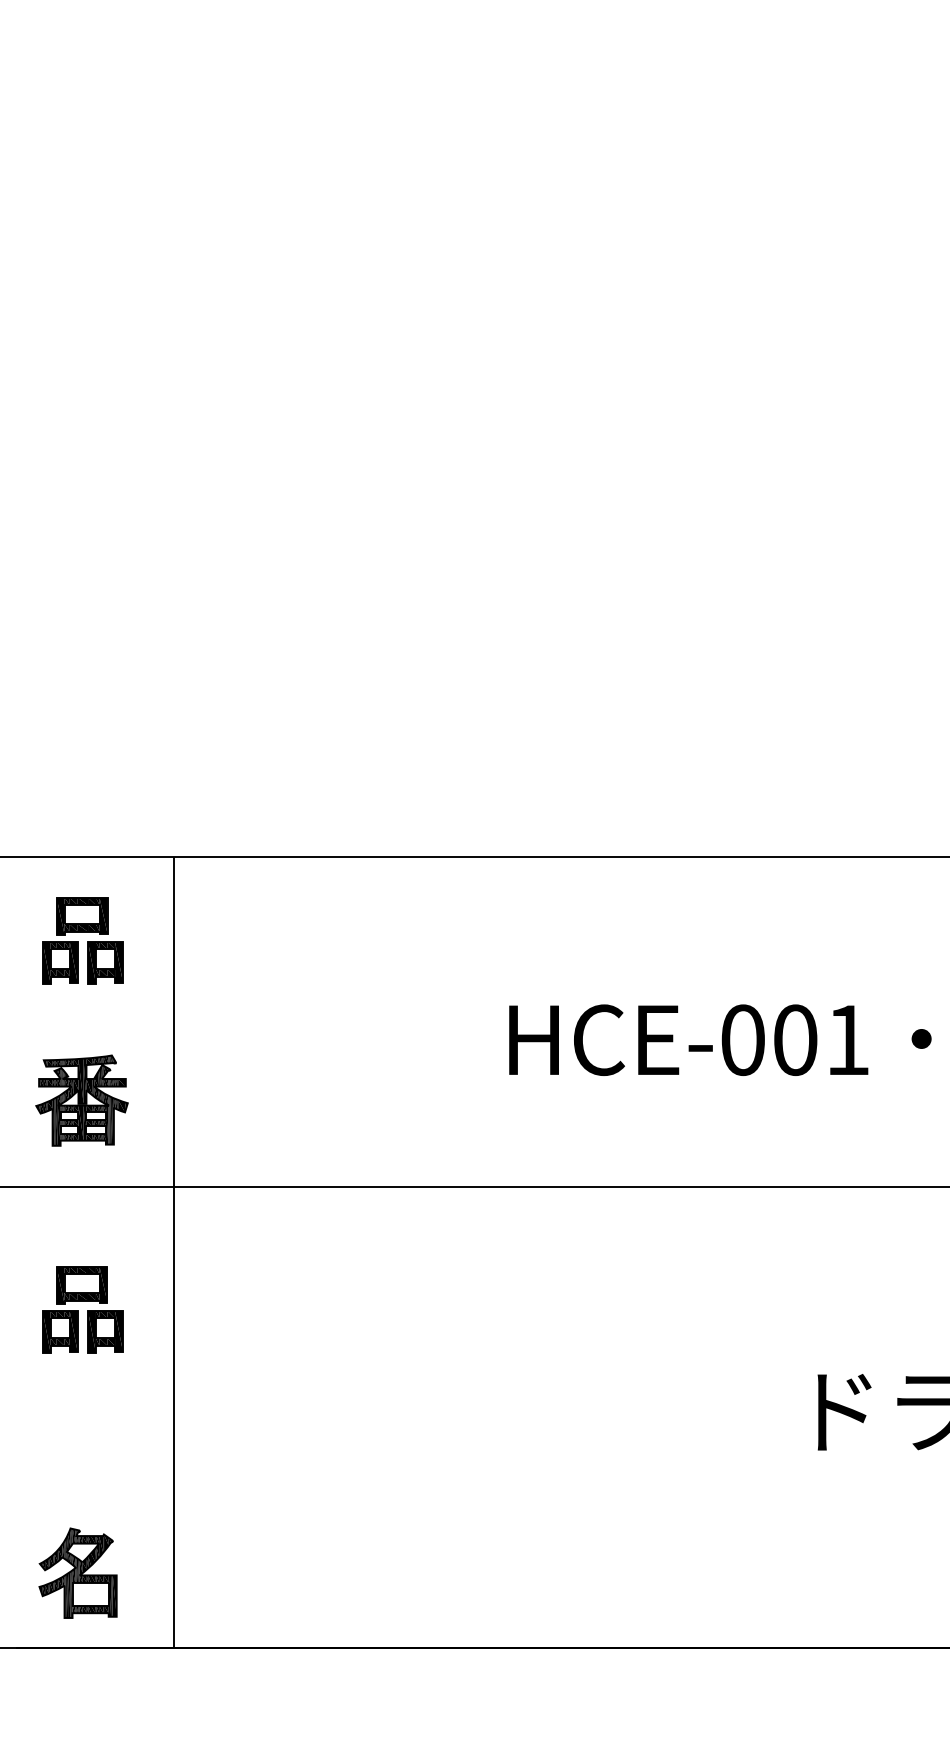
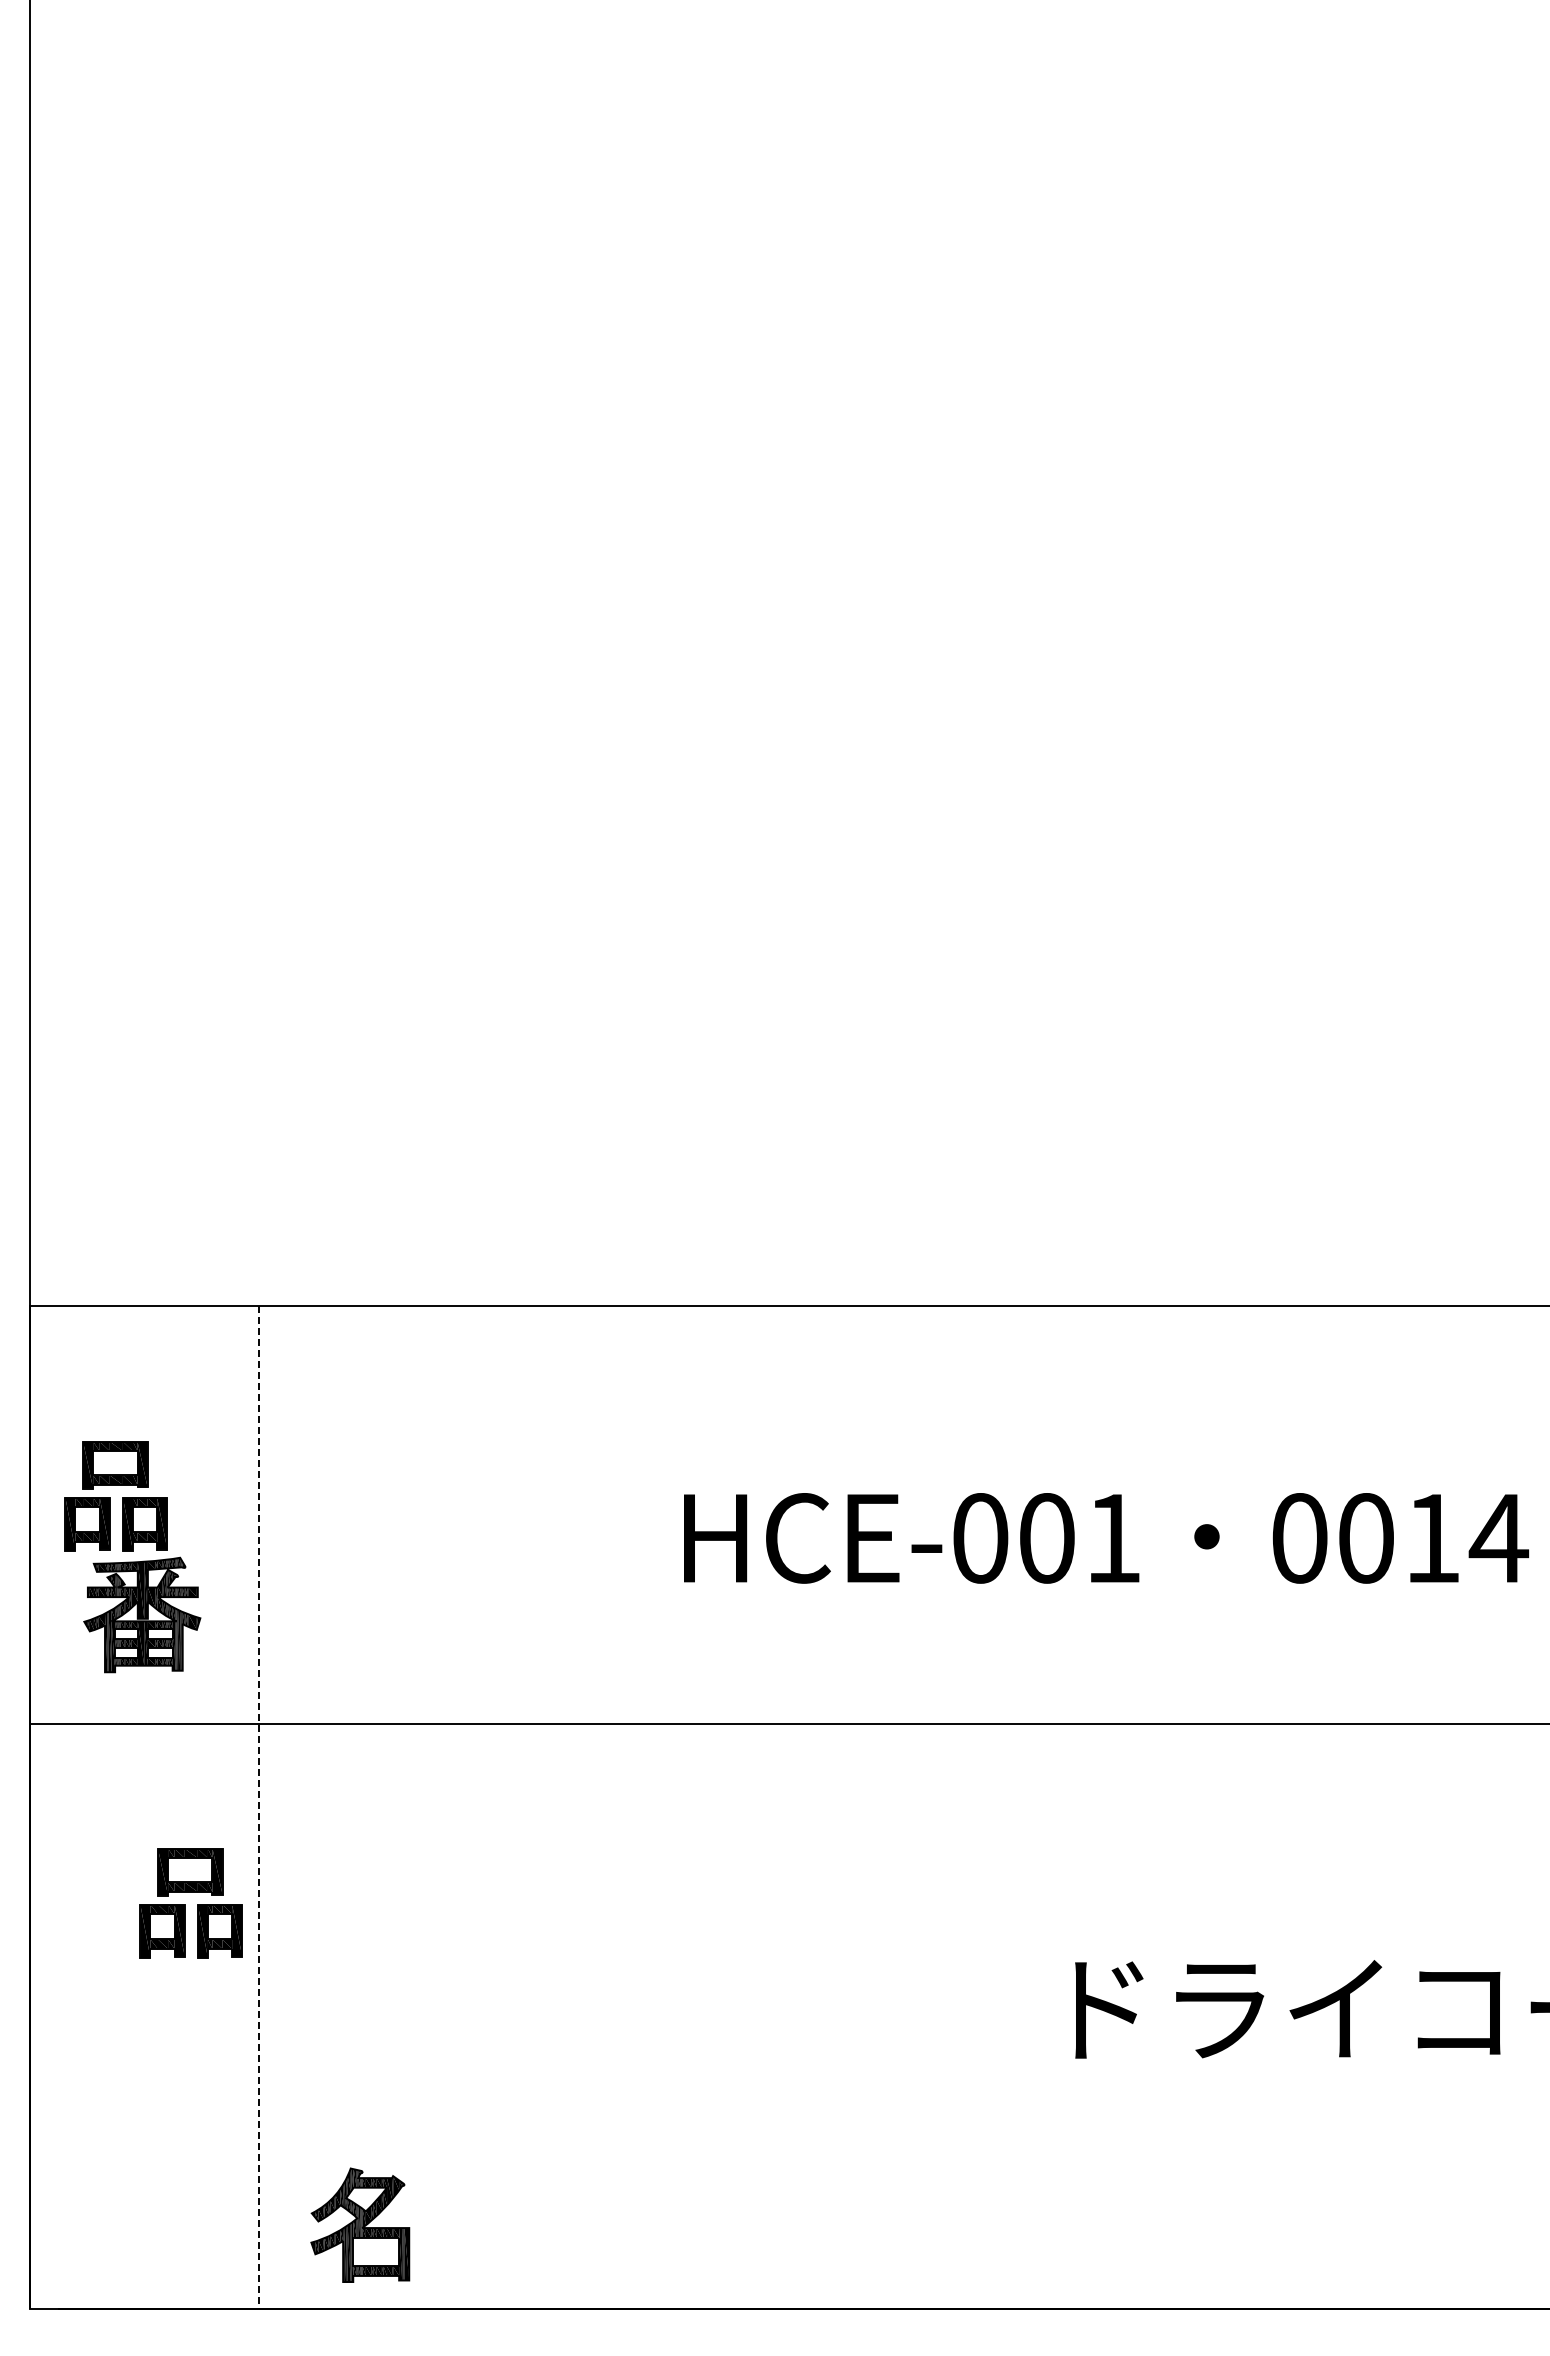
part: (82, 940) -> (115, 1496), moved
line: (173, 1252) -> (258, 1807), solid -> dashed
part: (82, 1310) -> (190, 1903), moved
part: (78, 1572) -> (360, 2224), moved

